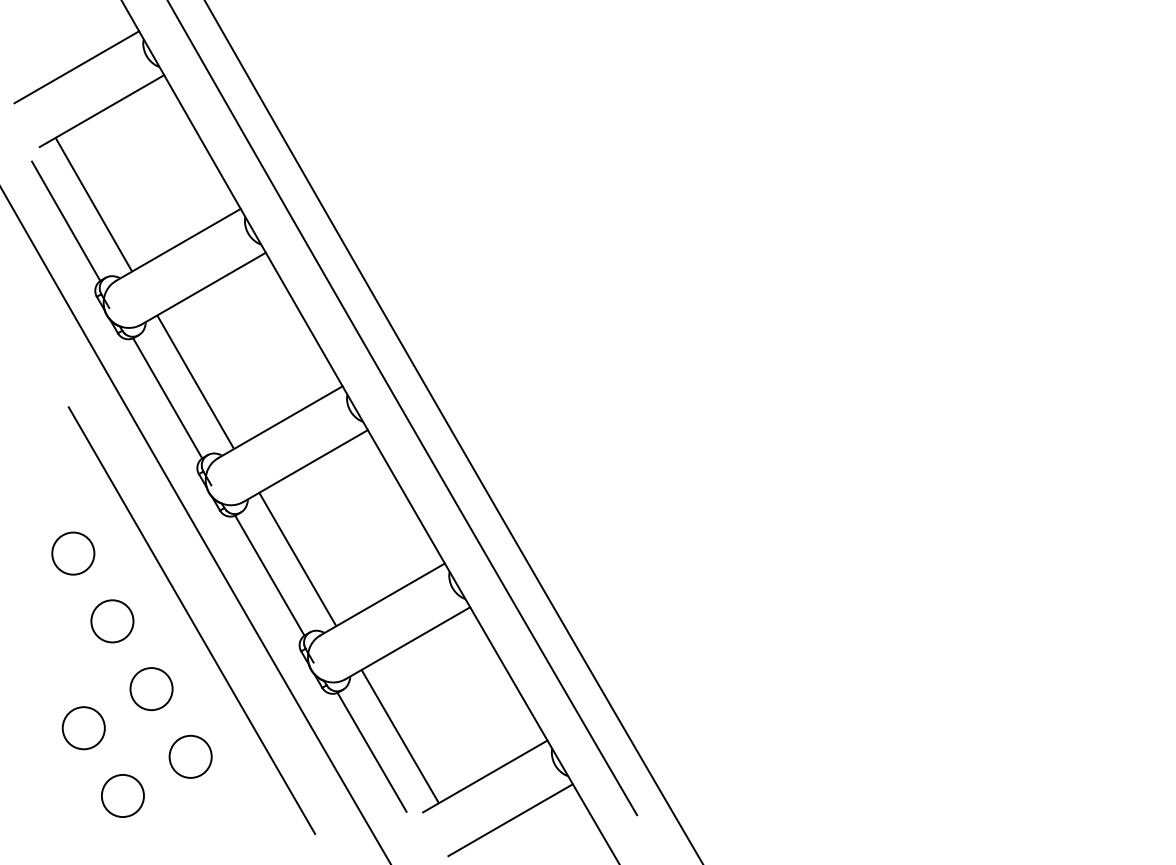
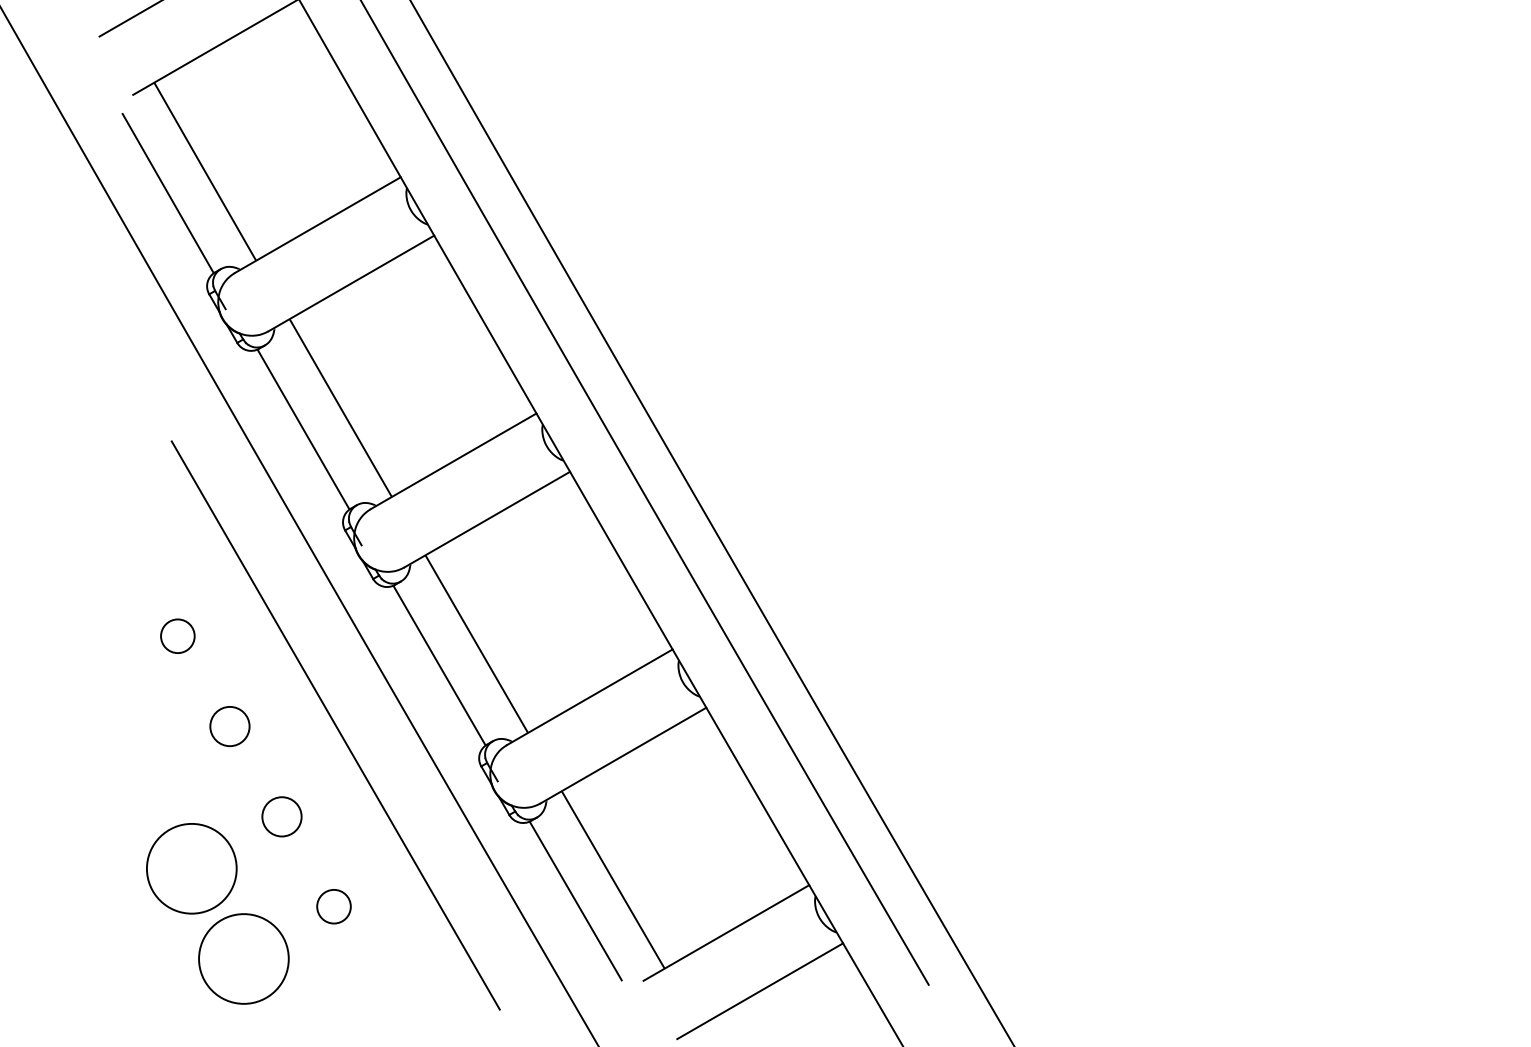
circle: (73, 553) -> (178, 636), size x0.6
circle: (112, 621) -> (230, 726), size x0.7
circle: (151, 689) -> (281, 817), size x0.7
circle: (83, 728) -> (191, 869), size x1.6
circle: (190, 756) -> (333, 906), size x0.6
circle: (122, 795) -> (243, 958), size x1.6

